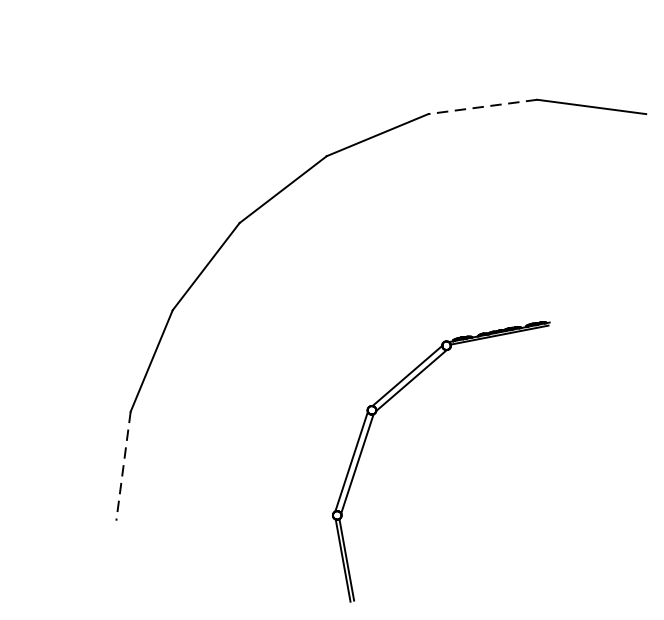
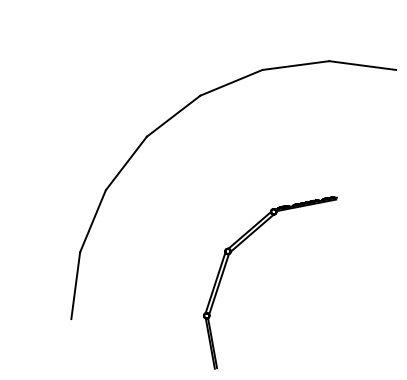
line: (482, 106) -> (295, 65), dashed -> solid
line: (123, 465) -> (75, 285), dashed -> solid

